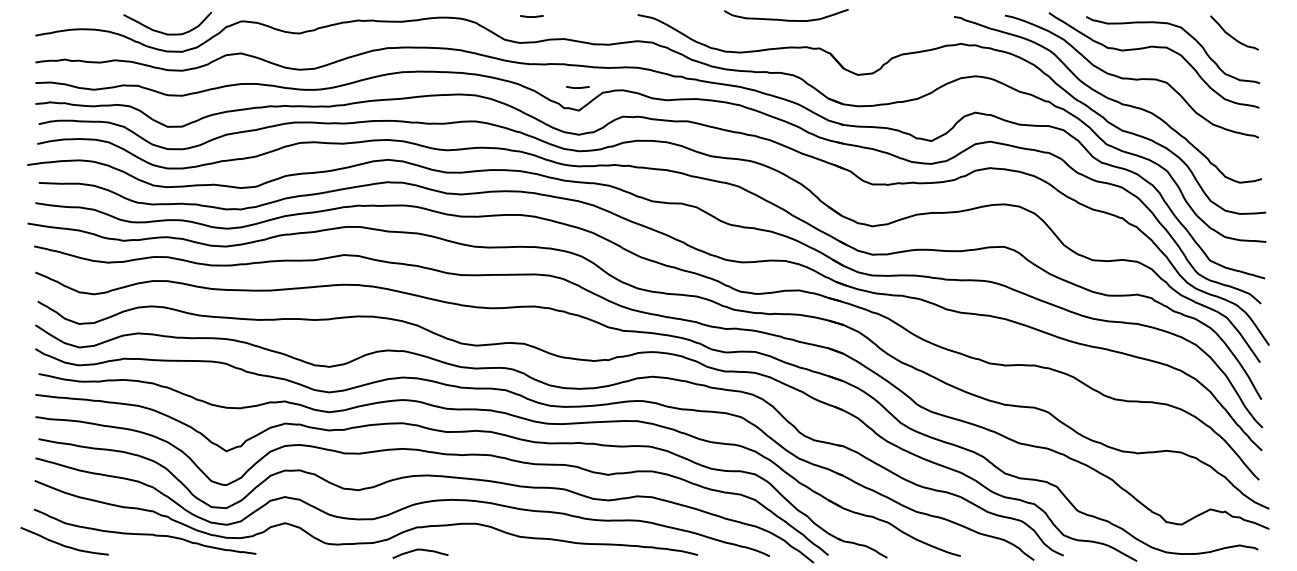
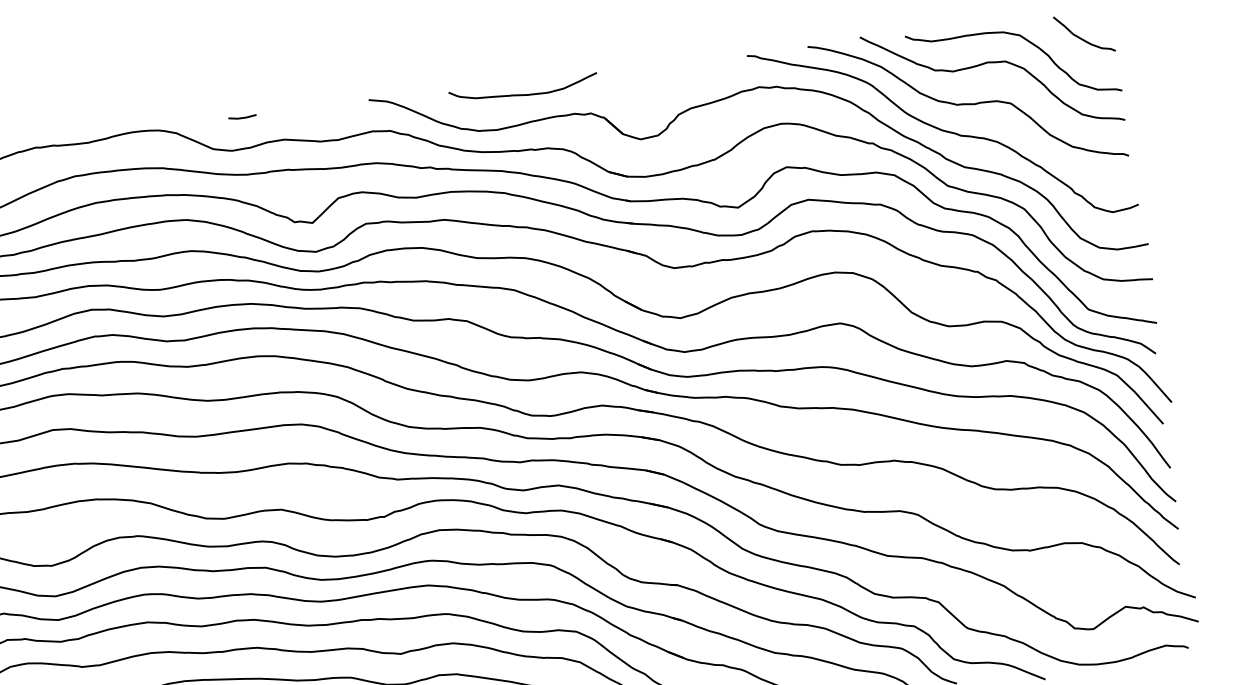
curve: (786, 19) -> (524, 93), moved
line: (577, 87) -> (307, 195), removed

